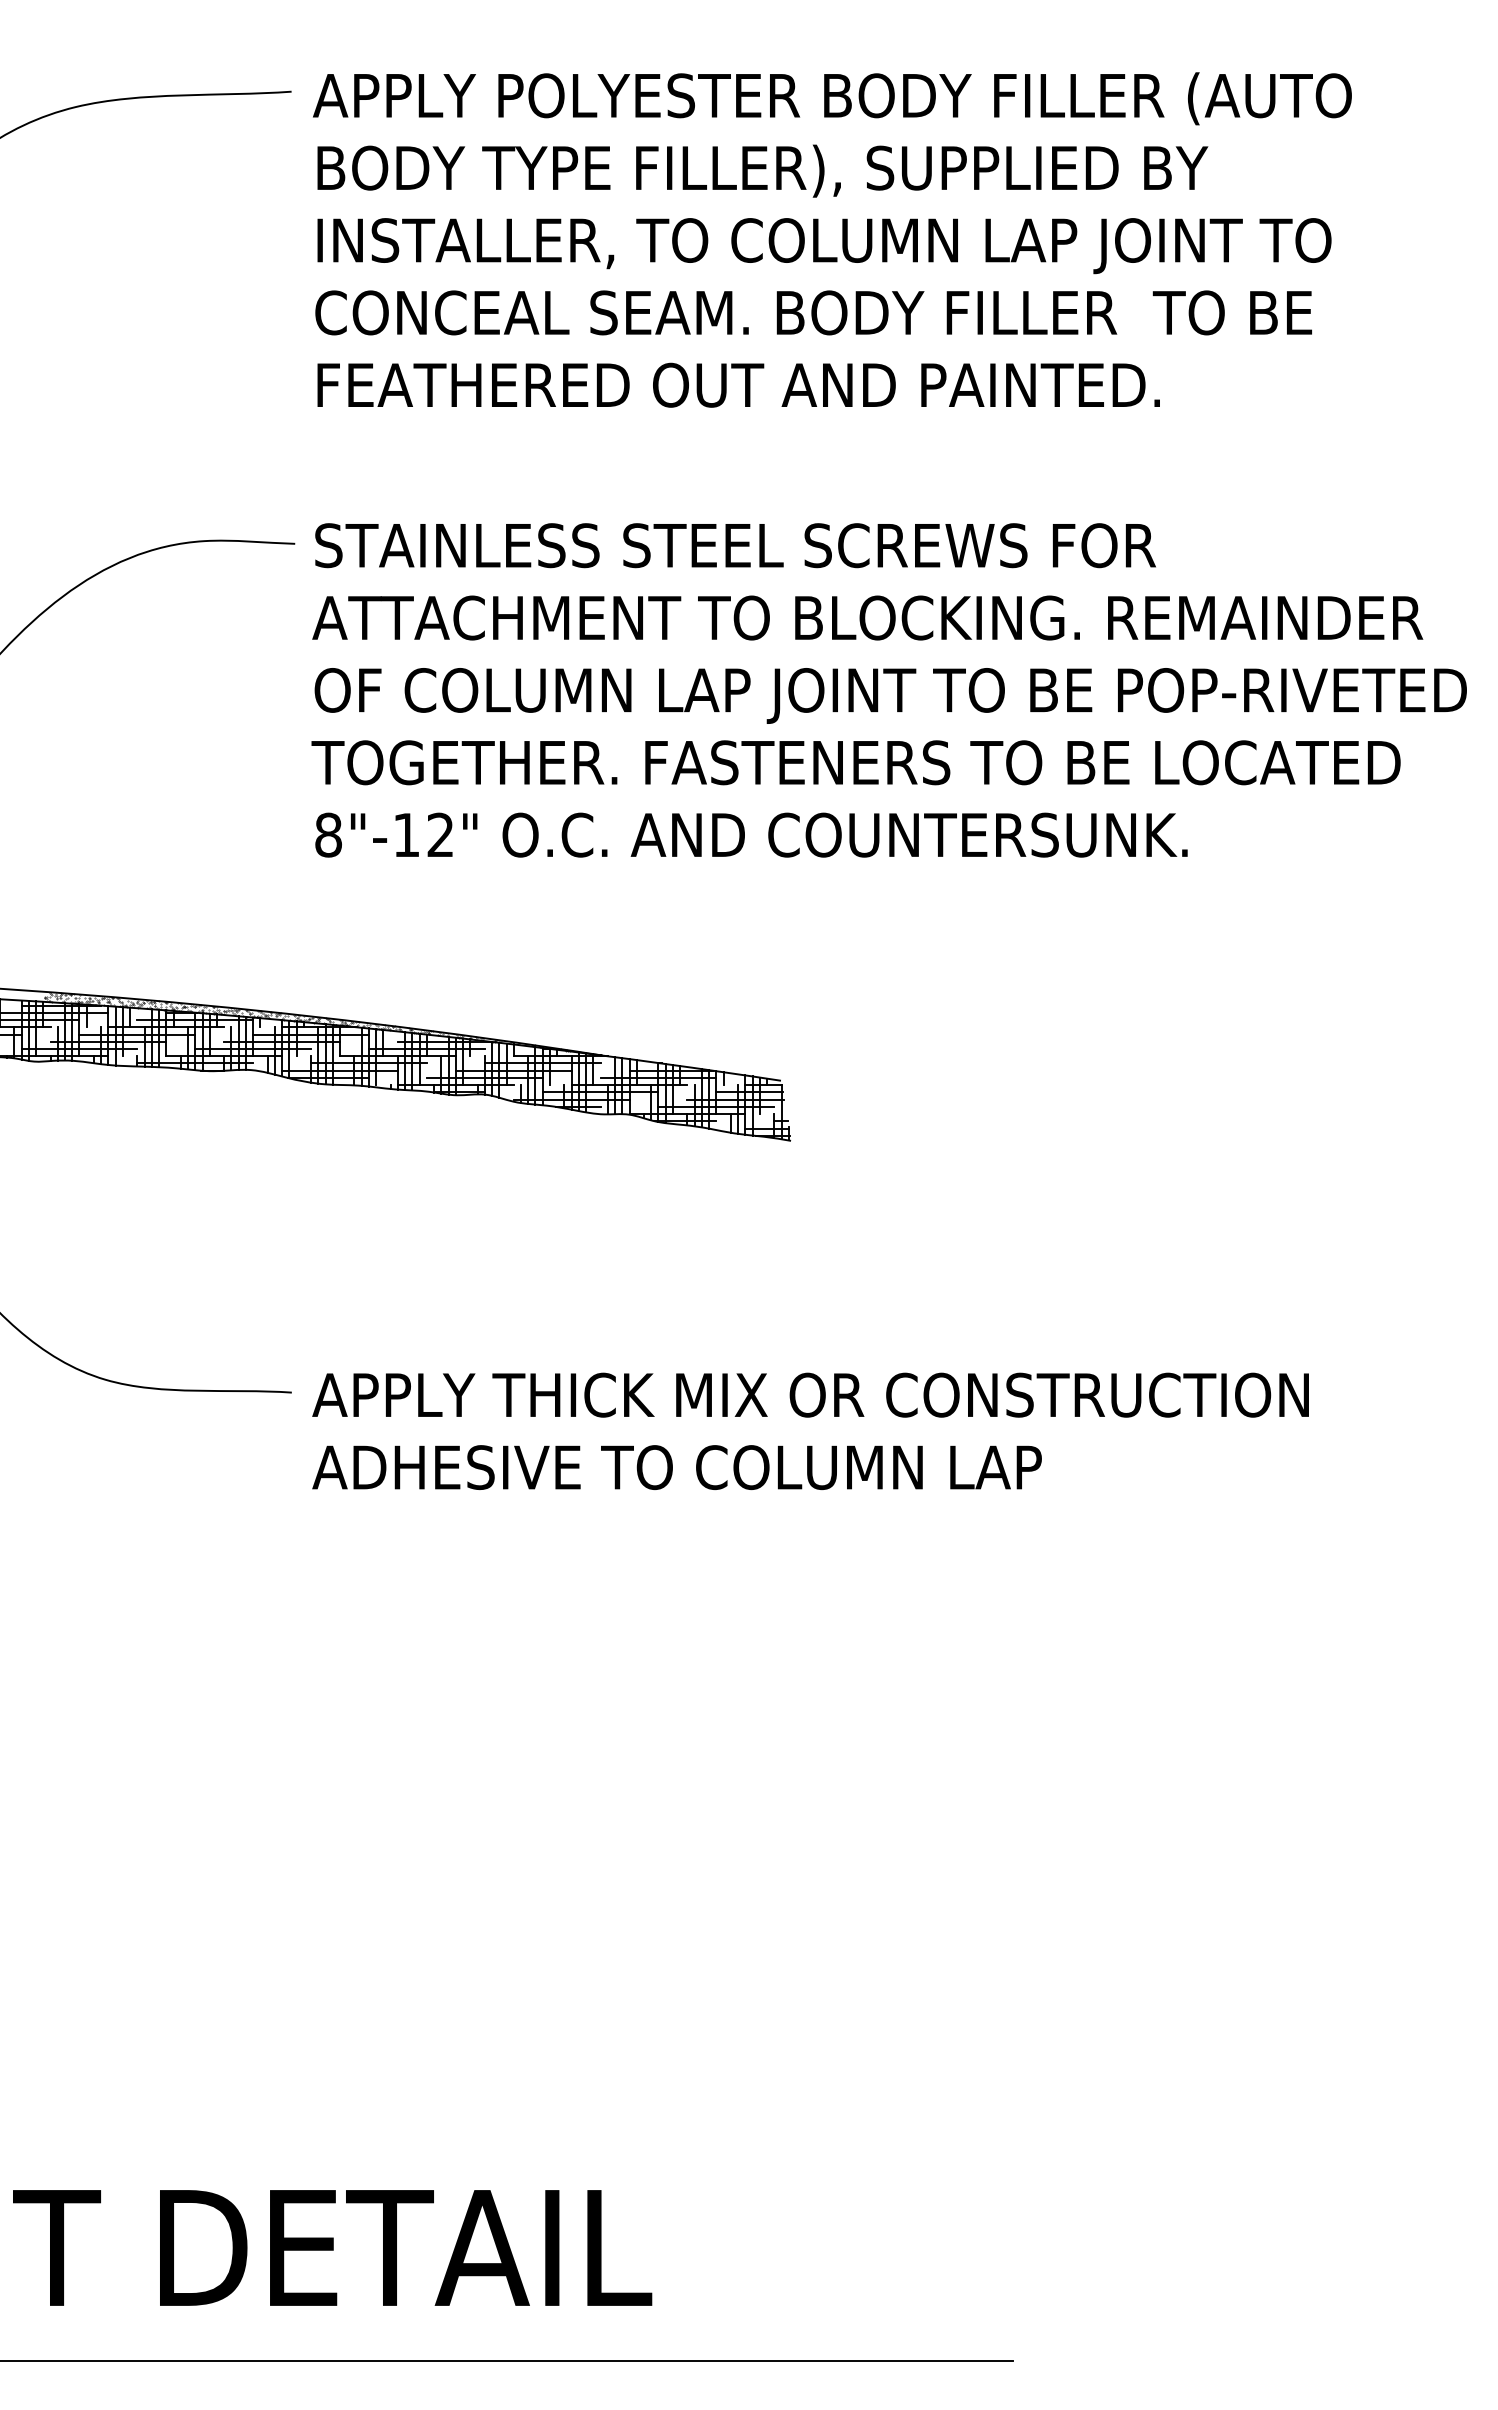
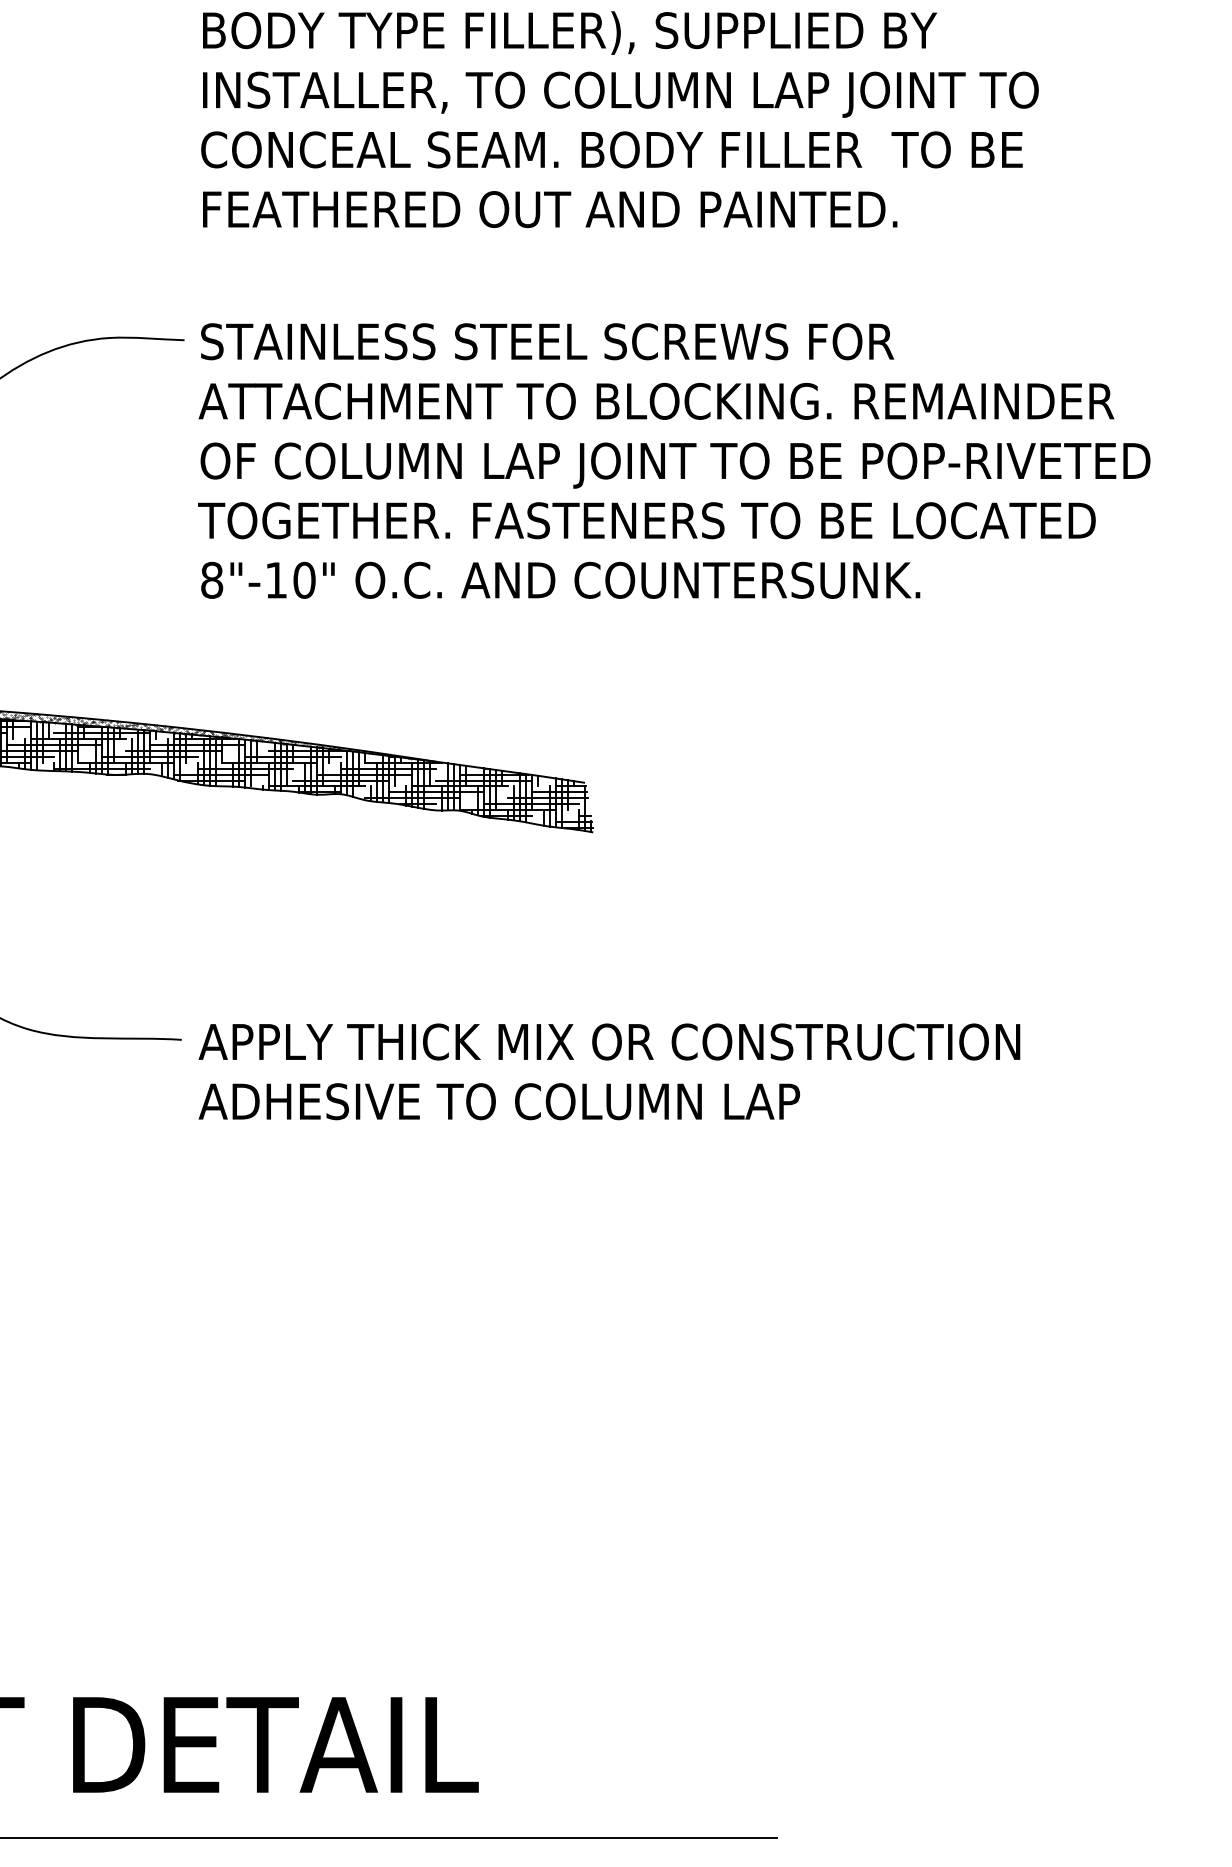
text: (440, 834) -> (304, 579), 8"-12" -> 8"-10"

